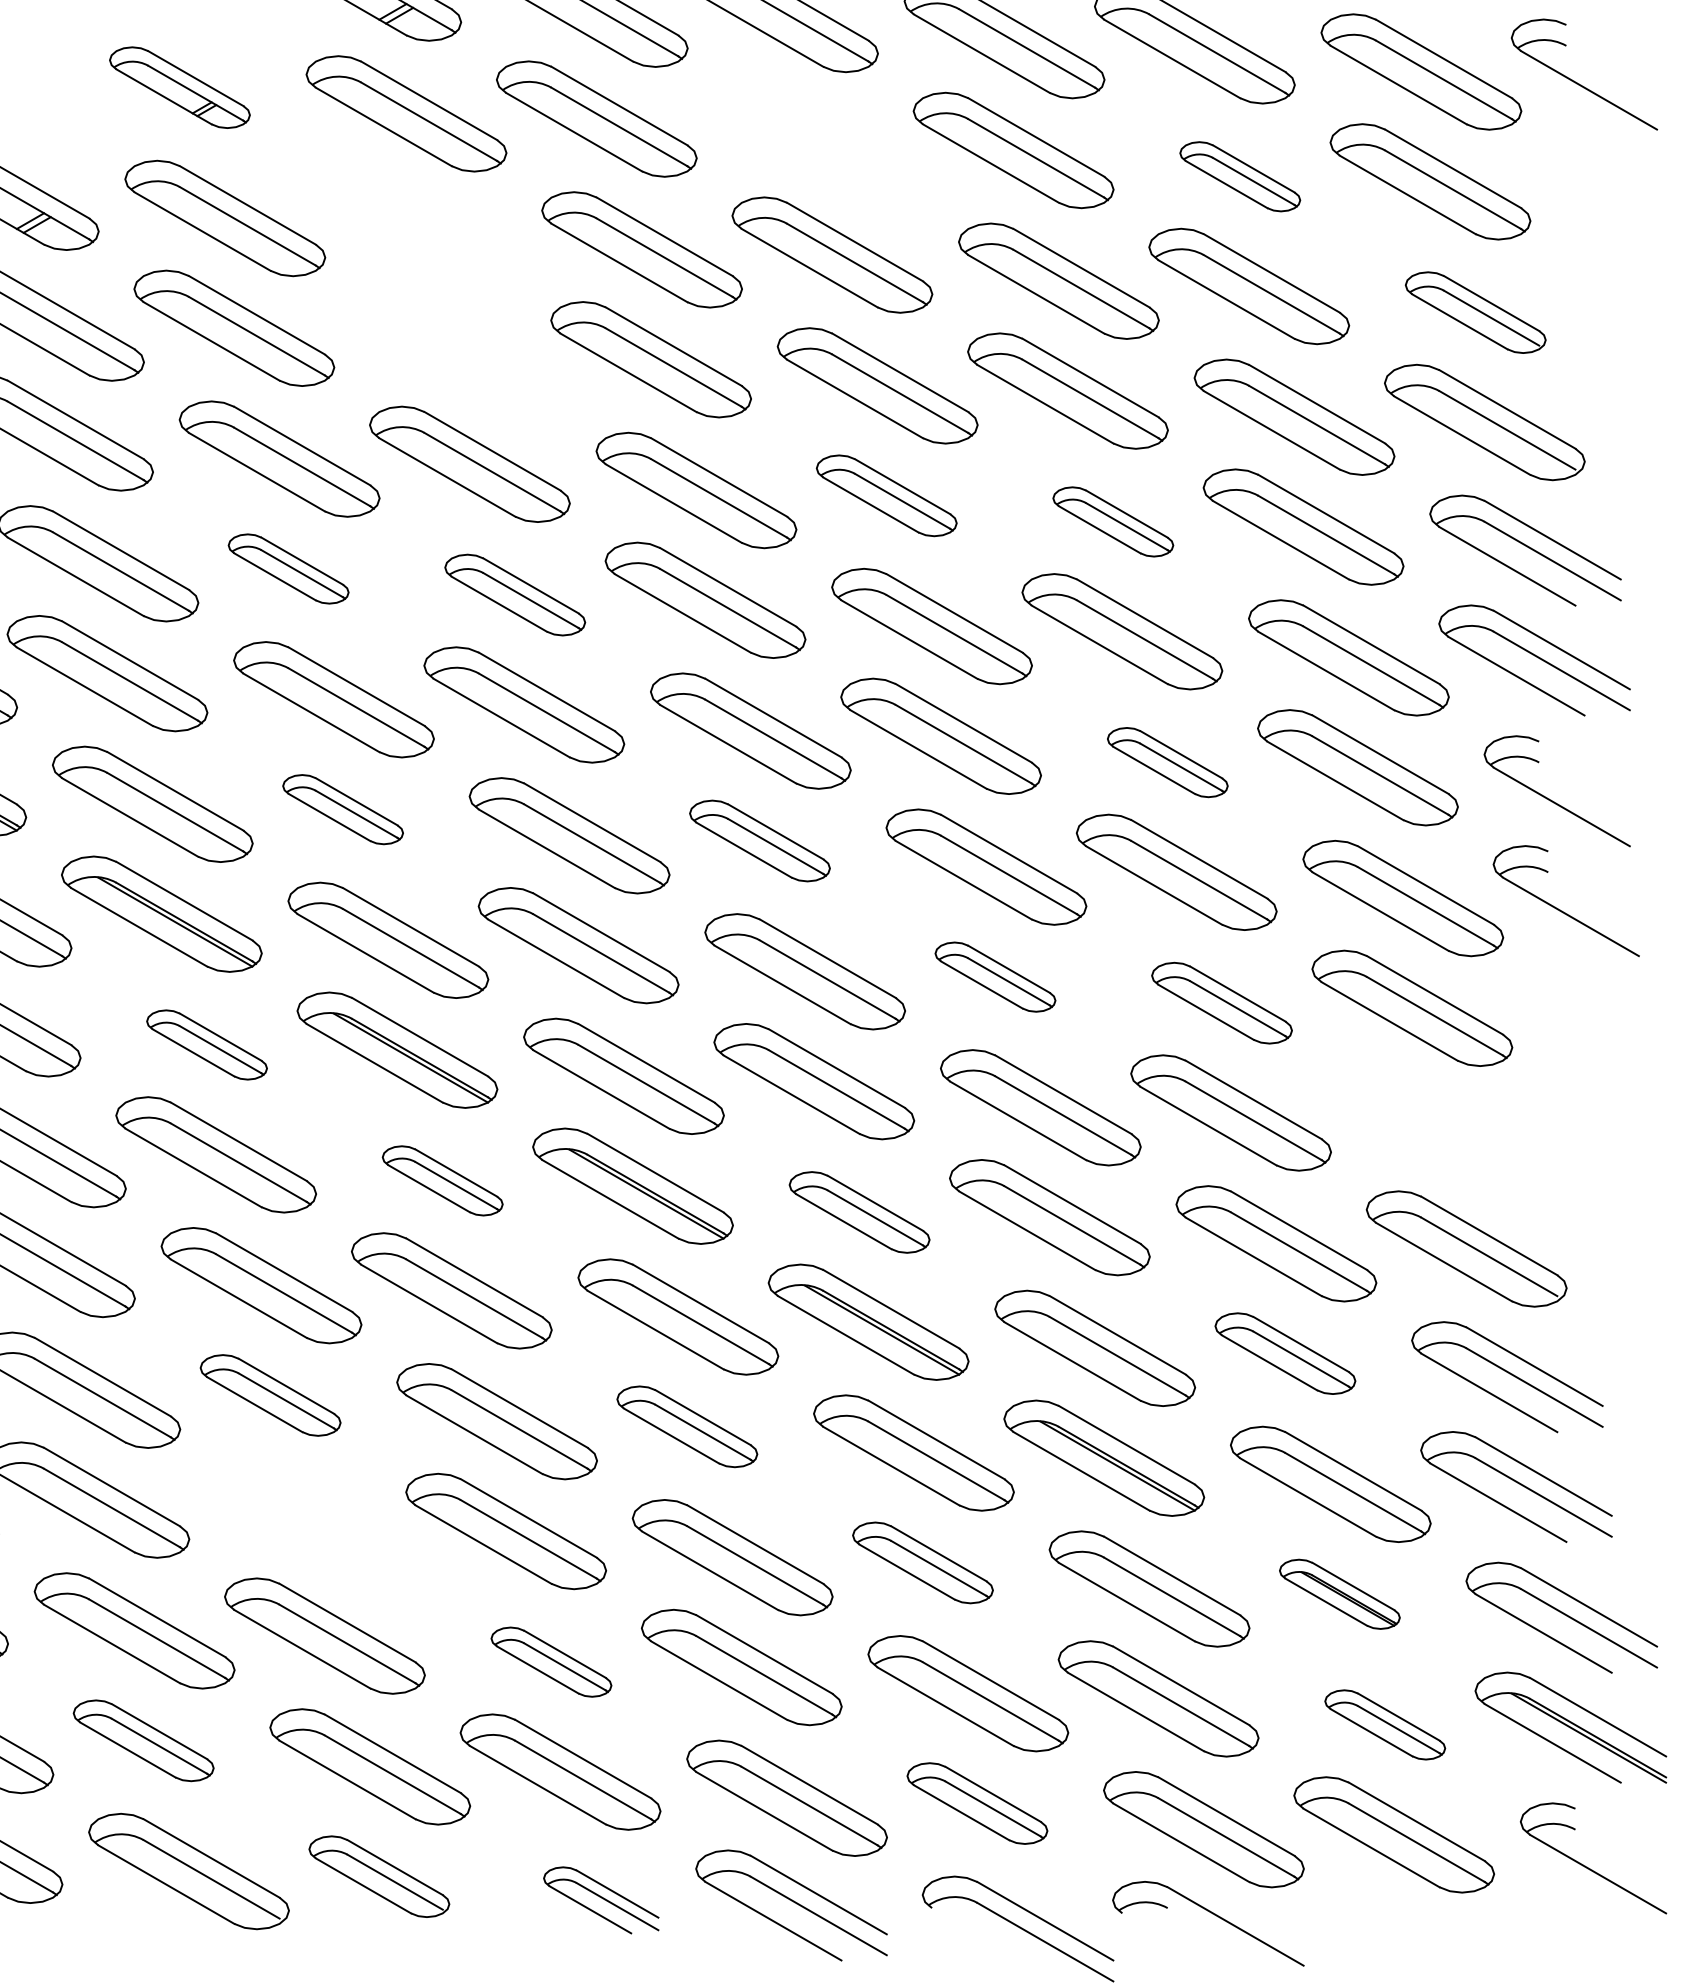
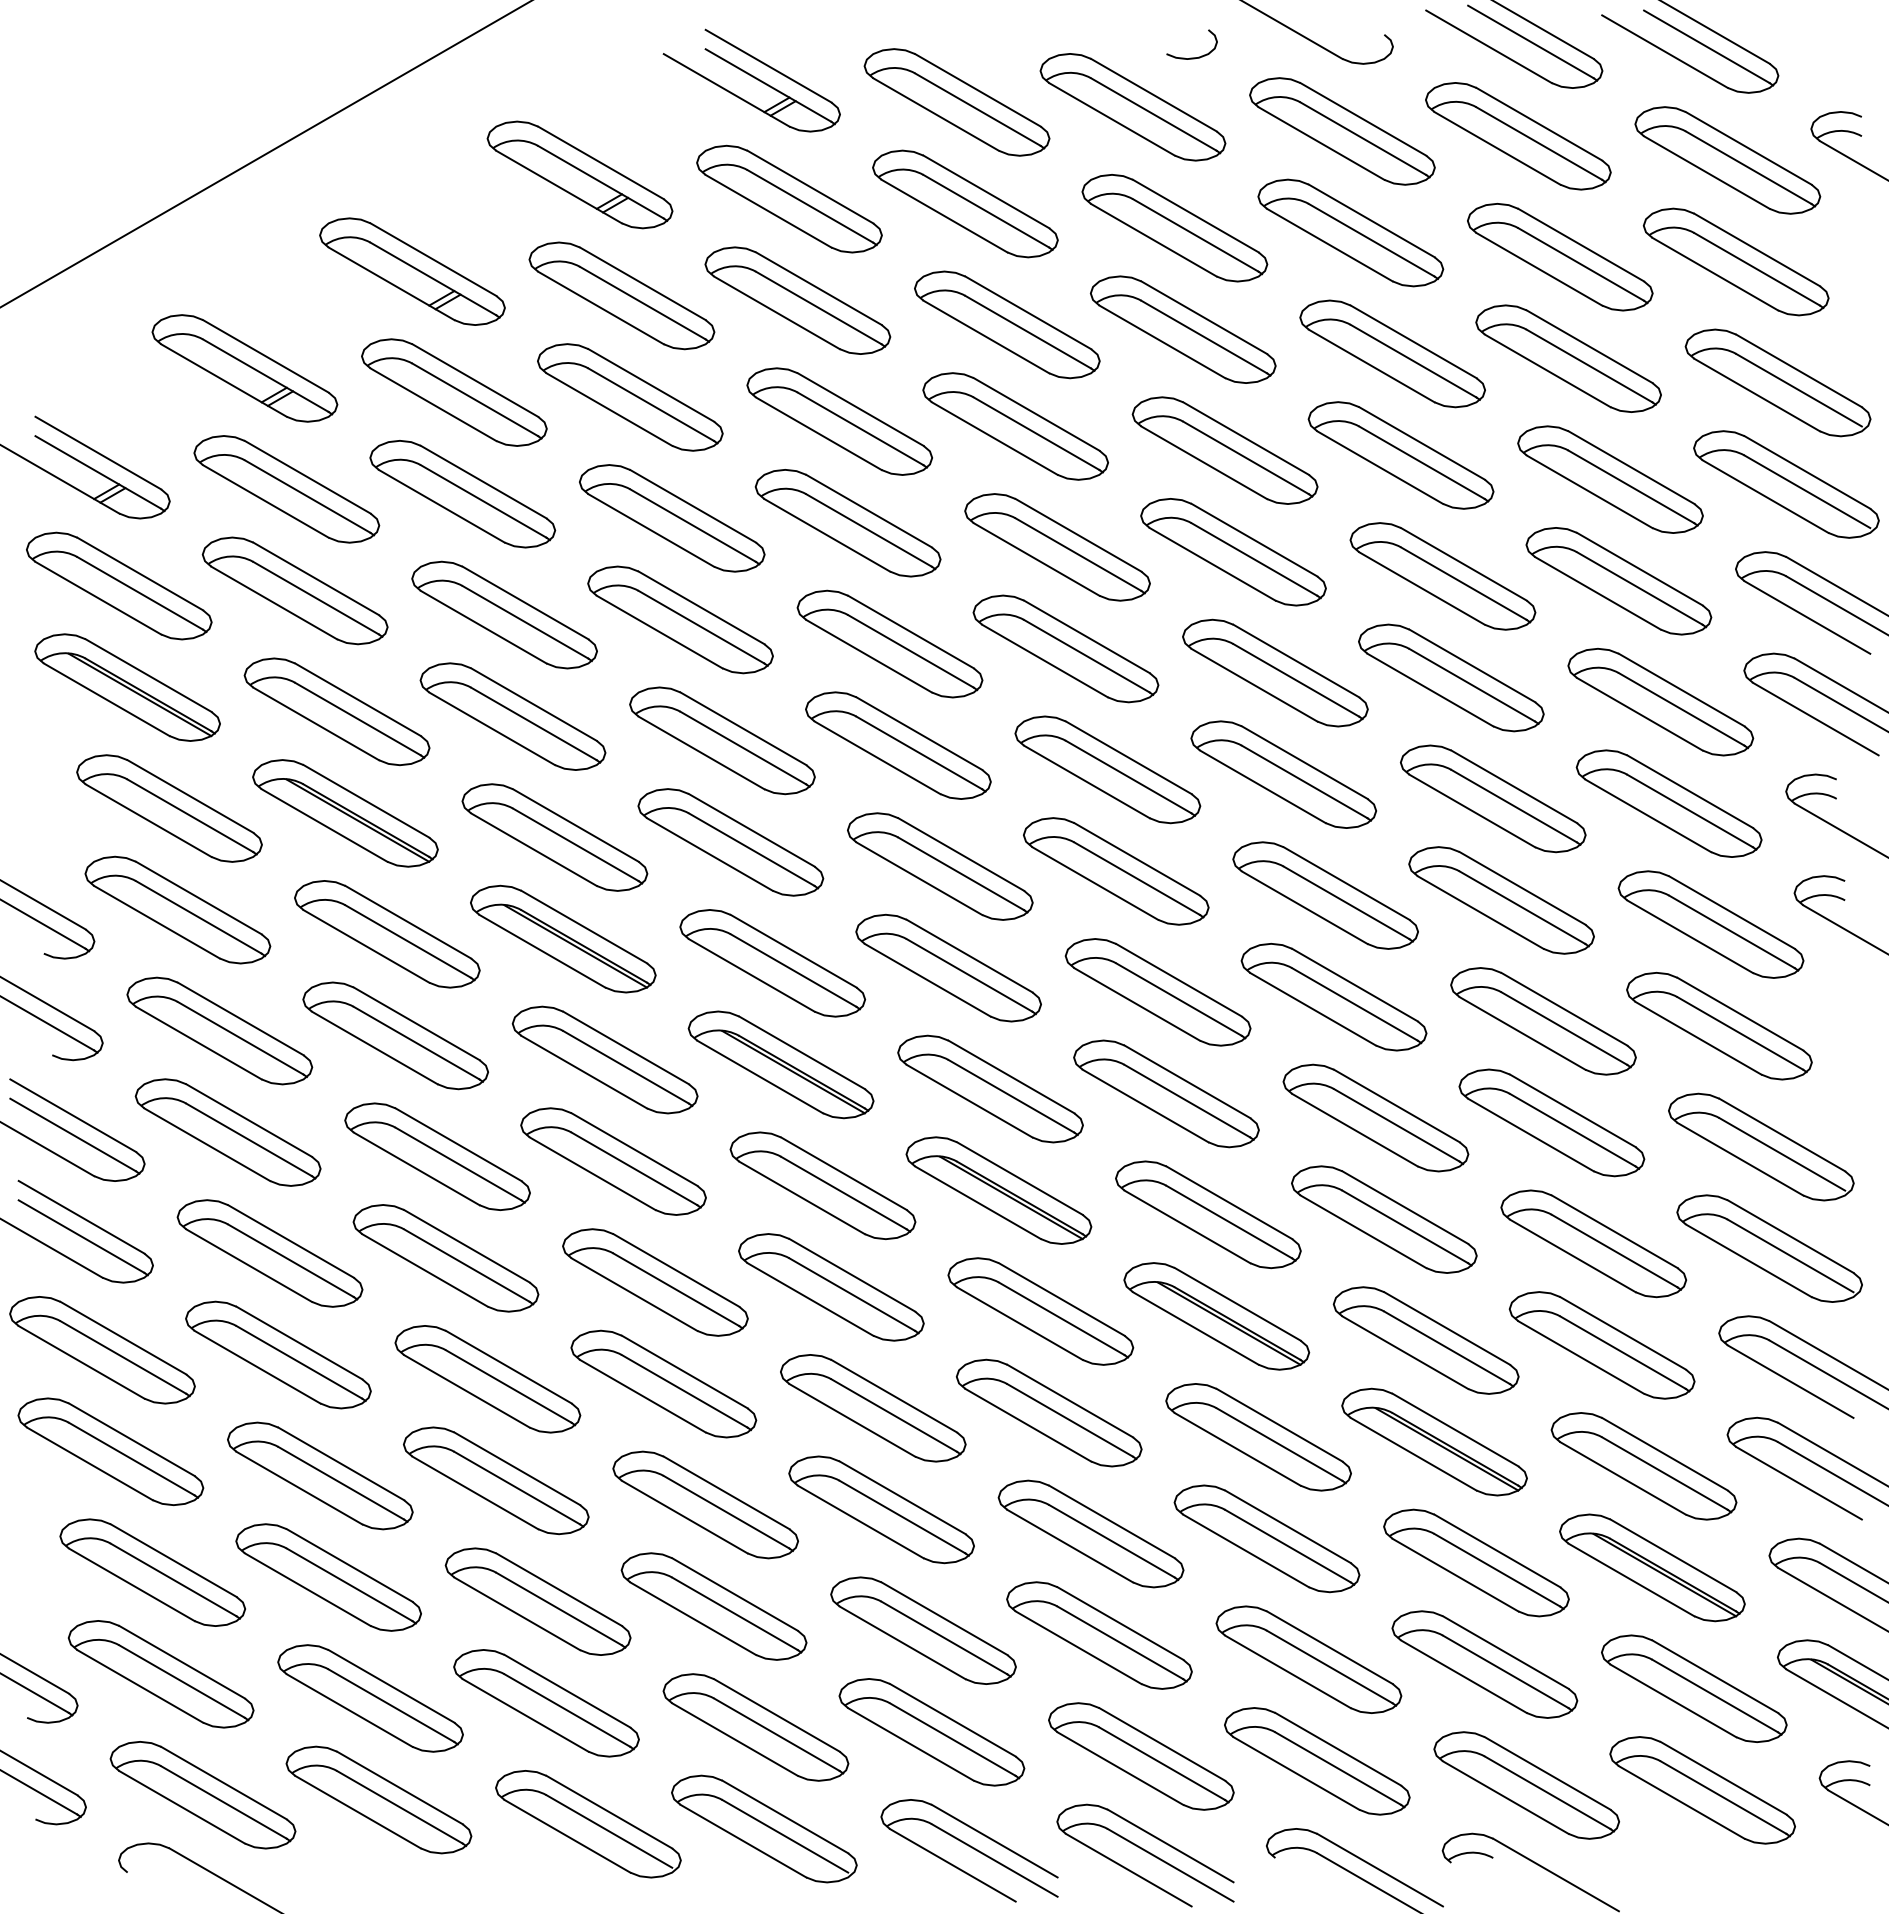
part: (179, 87) -> (579, 174), size x1.43
part: (822, 145) -> (1174, 228), added
part: (1240, 176) -> (1560, 257), size x1.67
part: (415, 223) -> (797, 300), added
part: (1475, 312) -> (1777, 382), size x1.43
part: (460, 354) -> (839, 421), added
part: (886, 496) -> (1233, 552), size x1.43
part: (1112, 522) -> (1442, 576), size x1.67
part: (288, 568) -> (680, 619), size x1.67
part: (514, 594) -> (889, 643), size x1.43
part: (1167, 762) -> (1493, 798), size x1.67
part: (342, 809) -> (730, 842), size x1.67
part: (760, 841) -> (1116, 871), size x1.43
part: (994, 977) -> (1333, 997), size x1.67
part: (1222, 1003) -> (1543, 1021), size x1.43
part: (206, 1044) -> (604, 1059), size x1.67
part: (1457, 1138) -> (1761, 1146), added
part: (442, 1180) -> (822, 1185), size x1.67
part: (859, 1212) -> (1208, 1214), size x1.43
part: (1284, 1353) -> (1601, 1345), size x1.43
part: (270, 1394) -> (663, 1383), size x1.43
part: (686, 1426) -> (1048, 1412), size x1.43
part: (315, 1525) -> (705, 1504), added
part: (922, 1562) -> (1266, 1538), size x1.43
part: (1339, 1593) -> (1652, 1567), size x1.67
part: (551, 1662) -> (923, 1630), size x1.67
part: (1385, 1724) -> (1694, 1688), size x1.67
part: (143, 1740) -> (546, 1703), size x1.43
part: (977, 1803) -> (1317, 1761), size x1.43
part: (379, 1876) -> (764, 1828), size x1.43
part: (601, 1899) -> (969, 1850), size x1.67

